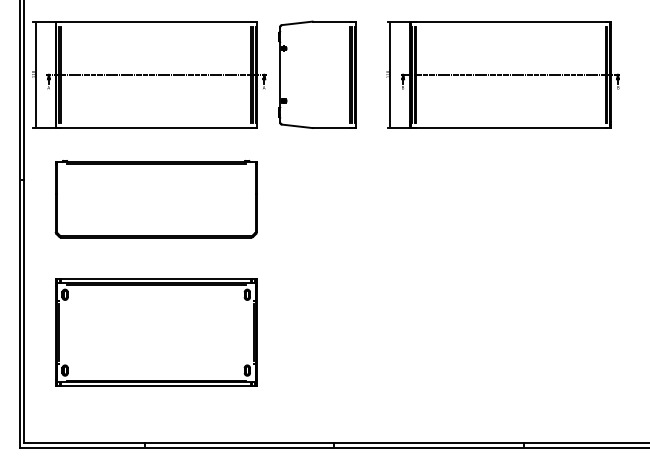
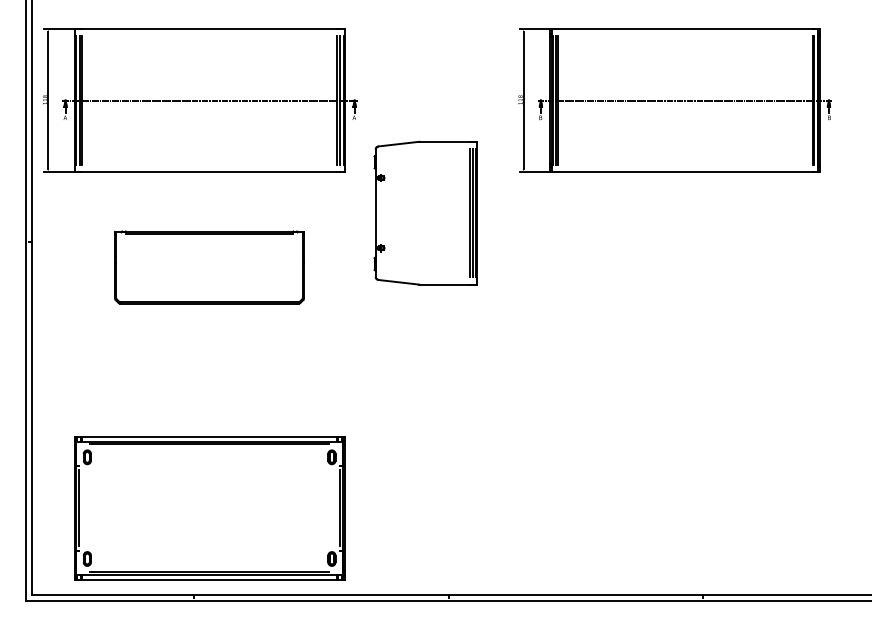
part: (317, 74) -> (425, 212), moved
part: (155, 199) -> (208, 267), size x0.7
part: (156, 332) -> (209, 507), moved

